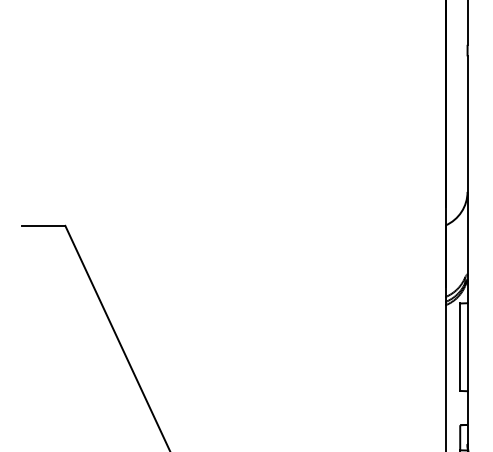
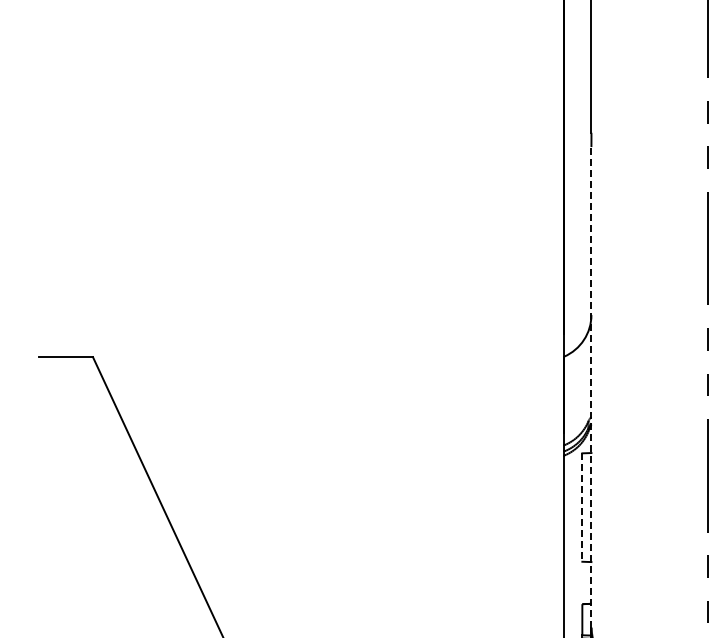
line: (467, 249) -> (591, 386), solid -> dashed
line: (460, 347) -> (582, 508), solid -> dashed

